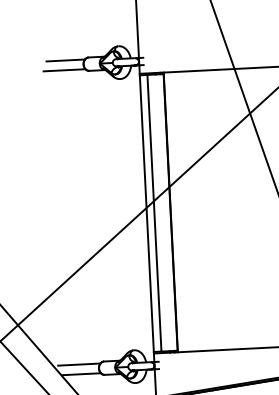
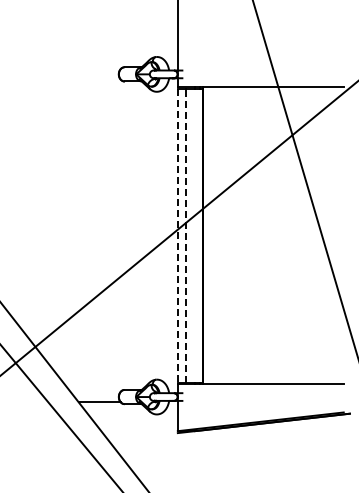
line: (65, 60) -> (99, 69), removed
line: (64, 70) -> (98, 79), removed
line: (146, 213) -> (177, 235), solid -> dashed
line: (154, 213) -> (185, 235), solid -> dashed
line: (78, 364) -> (97, 391), removed

